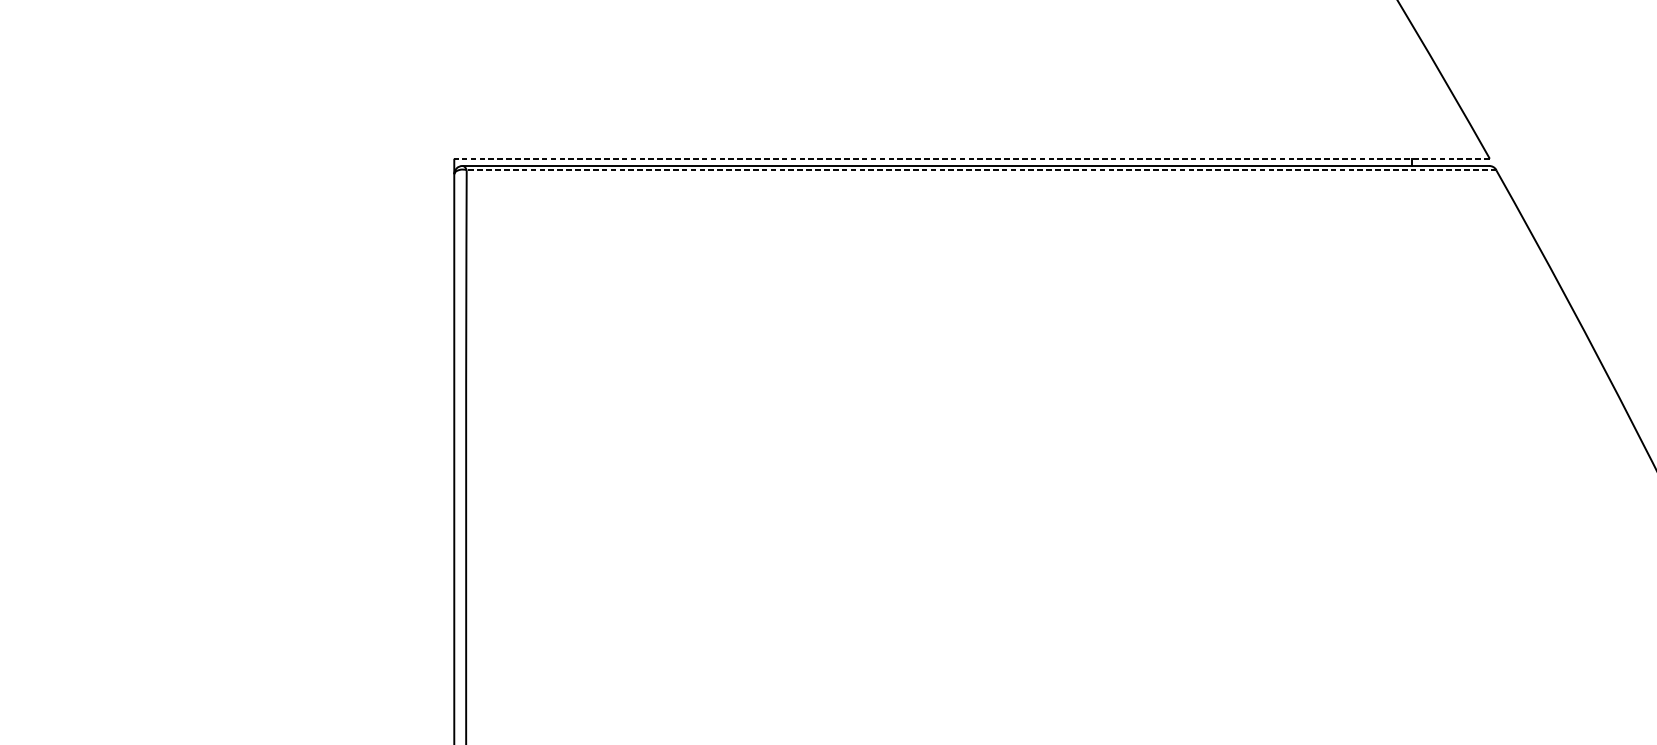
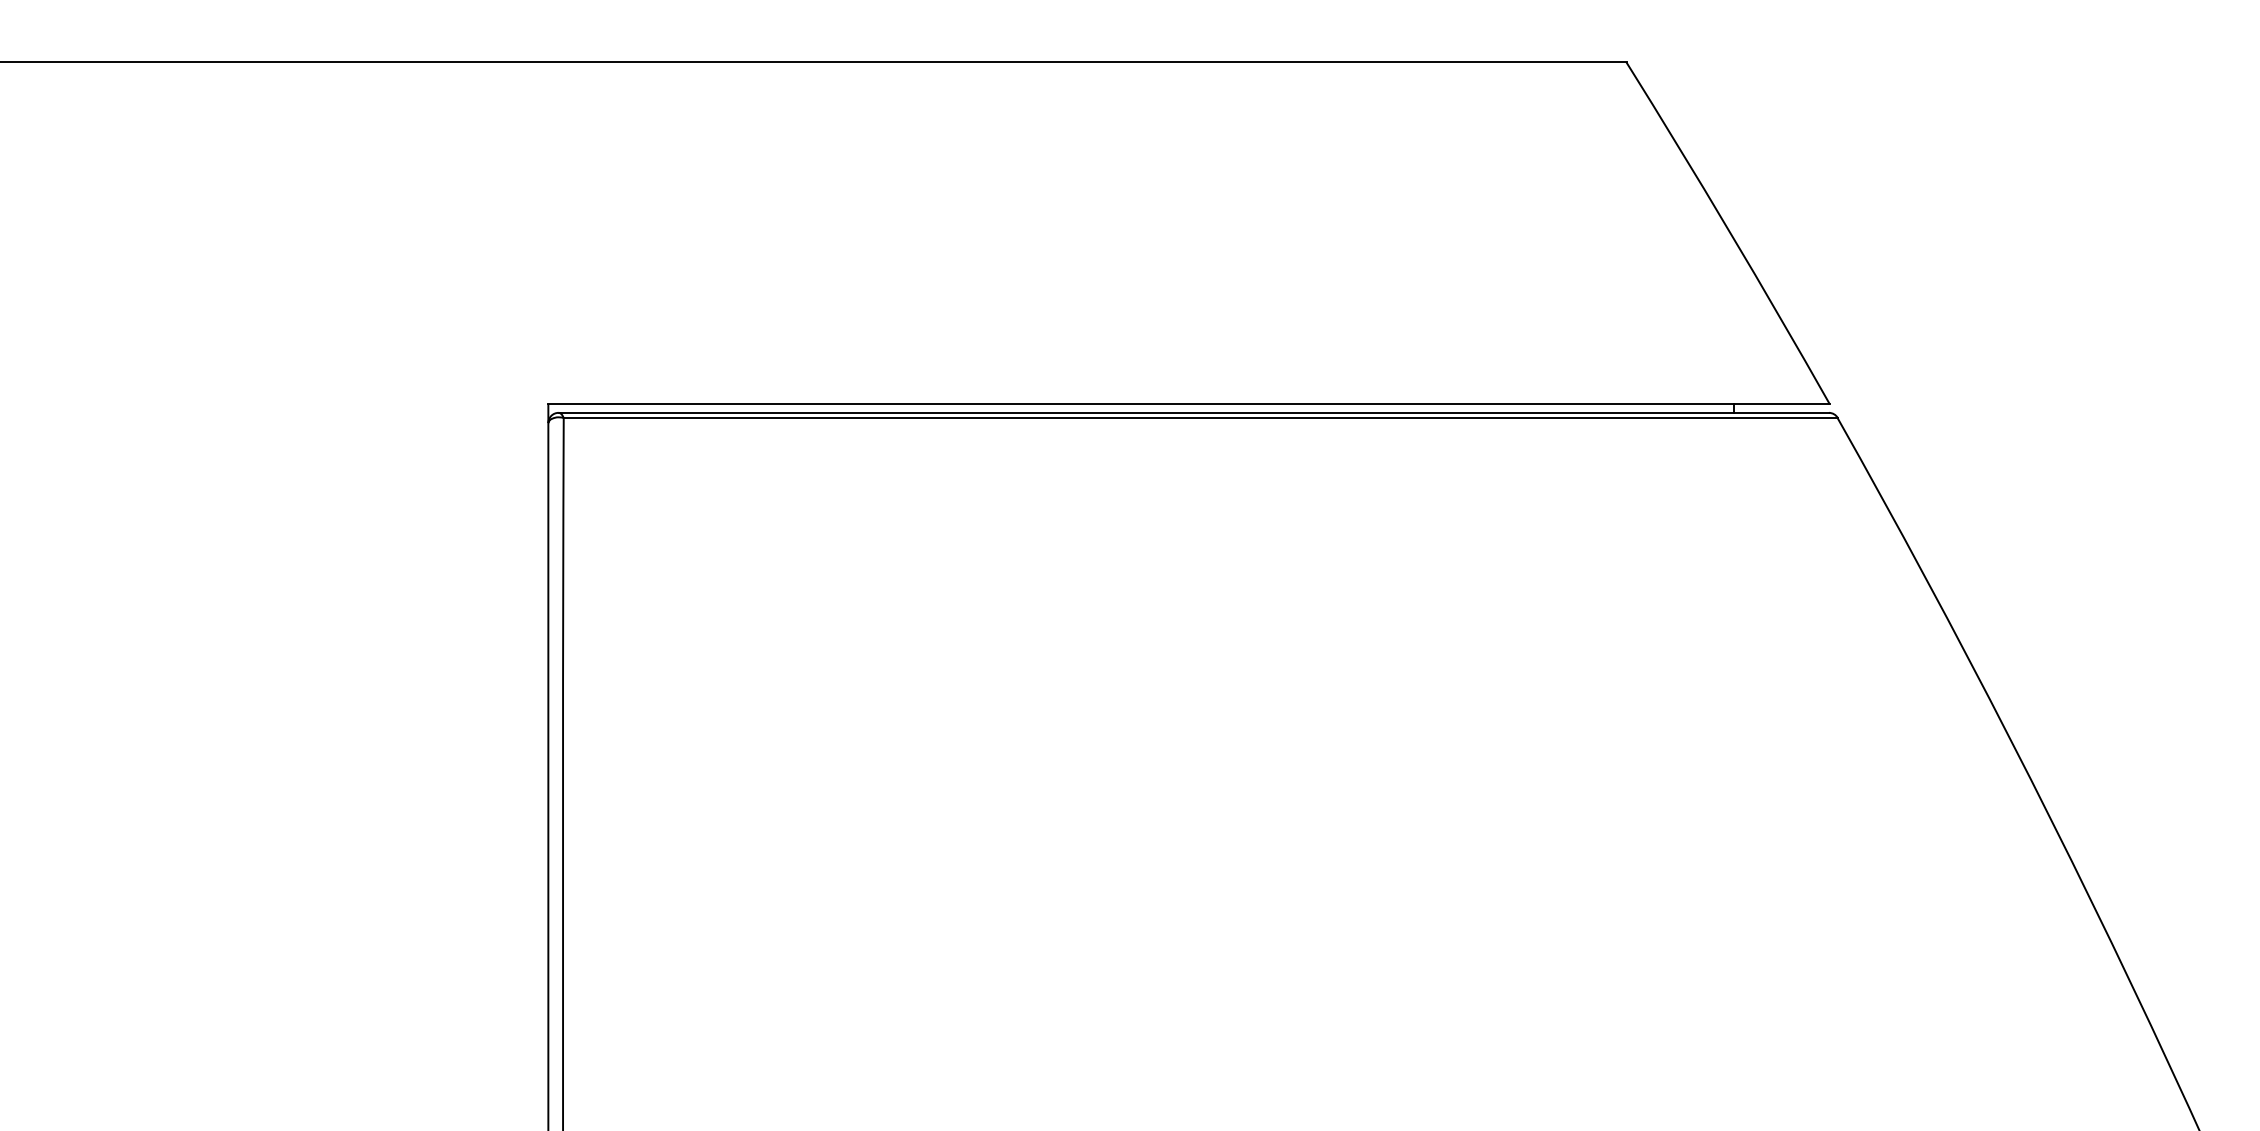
line: (971, 158) -> (1188, 403), dashed -> solid
line: (981, 169) -> (1200, 417), dashed -> solid

